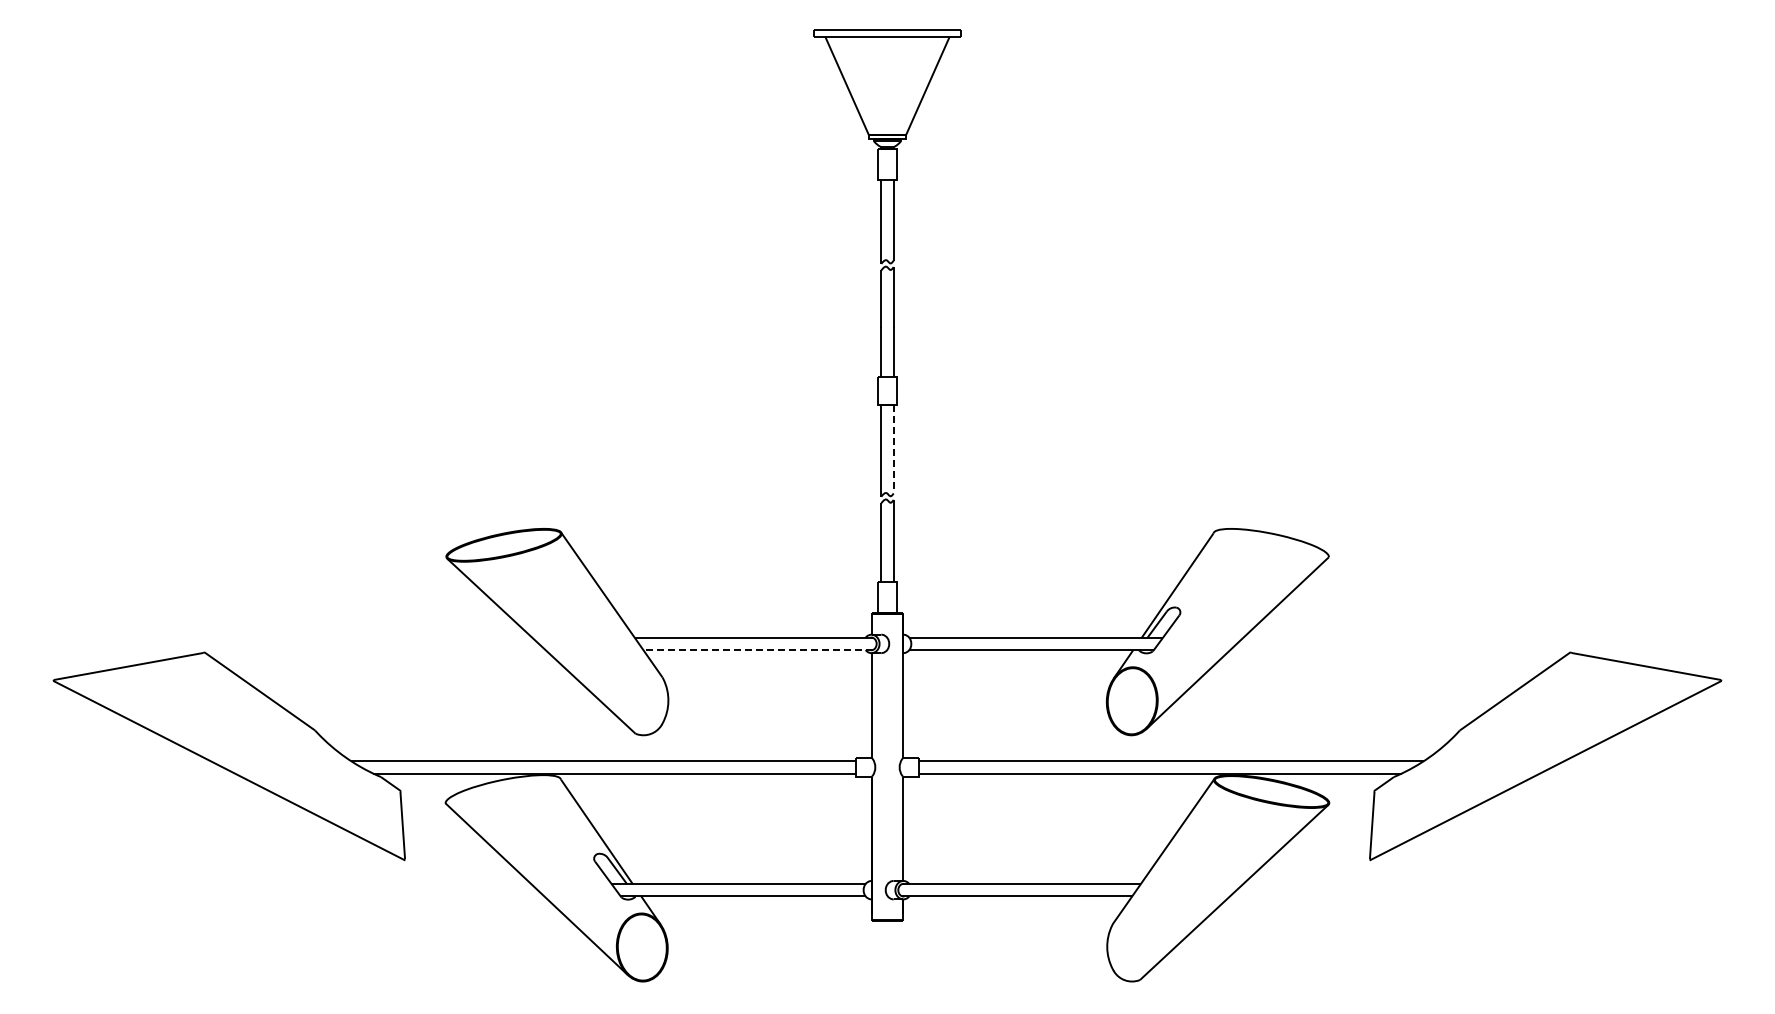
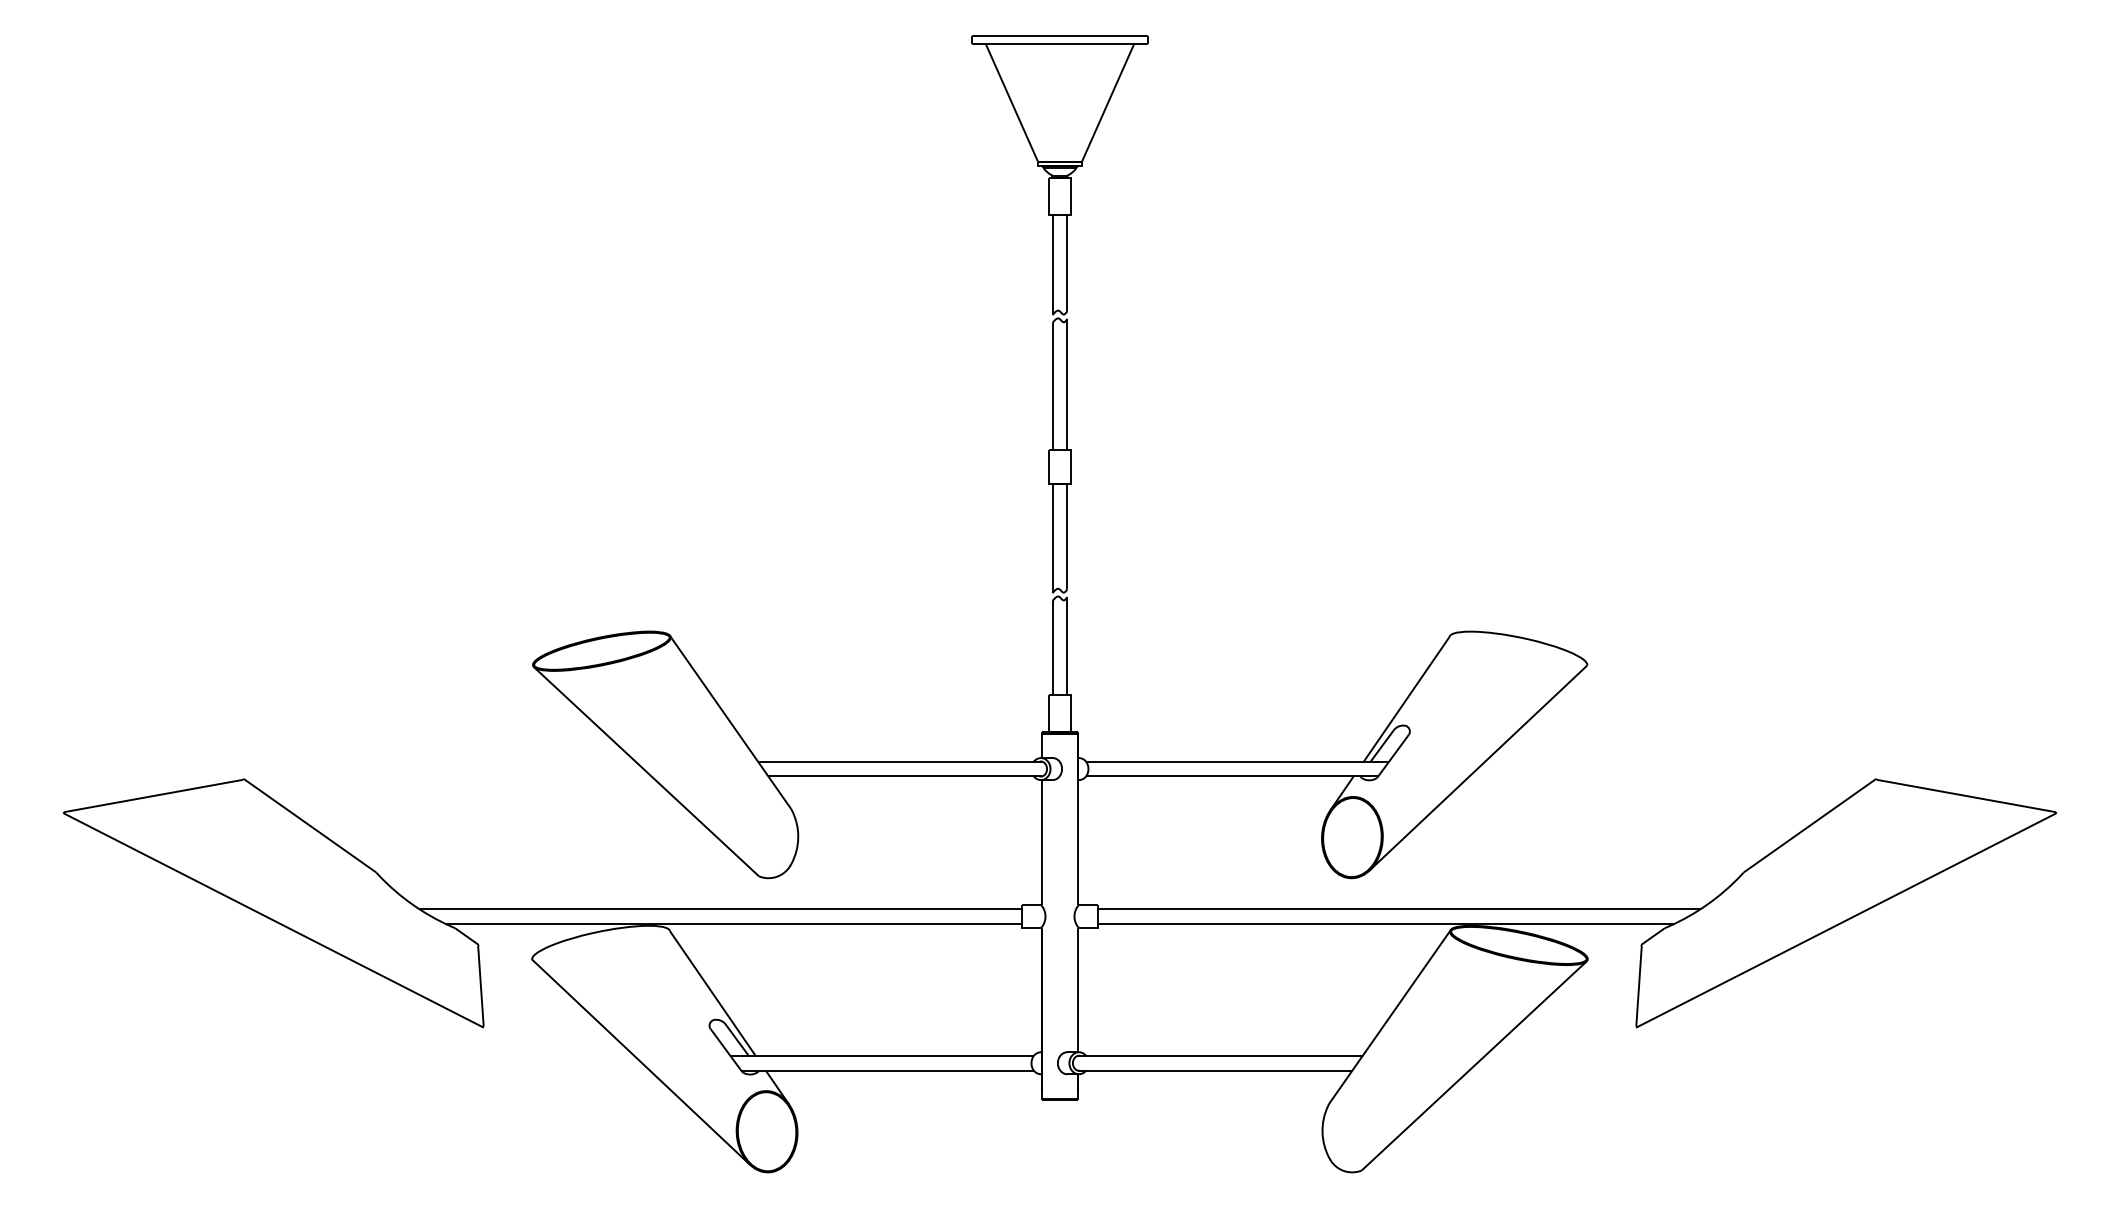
line: (893, 449) -> (1067, 536), dashed -> solid
line: (758, 650) -> (905, 776), dashed -> solid

